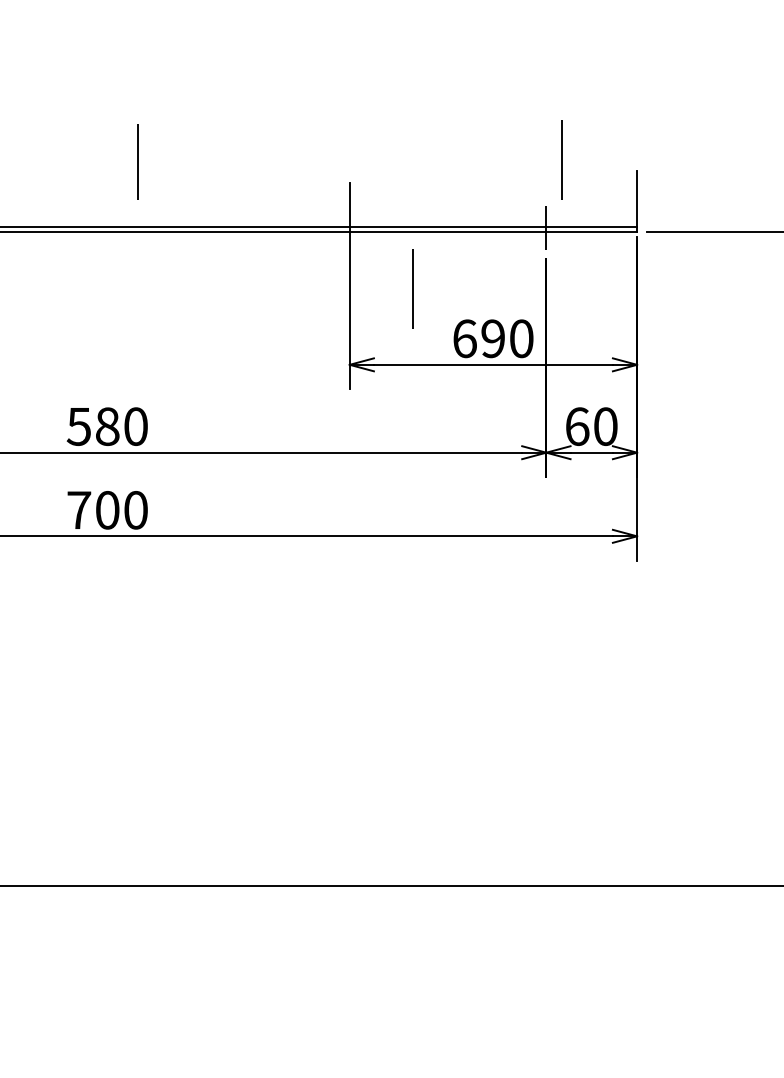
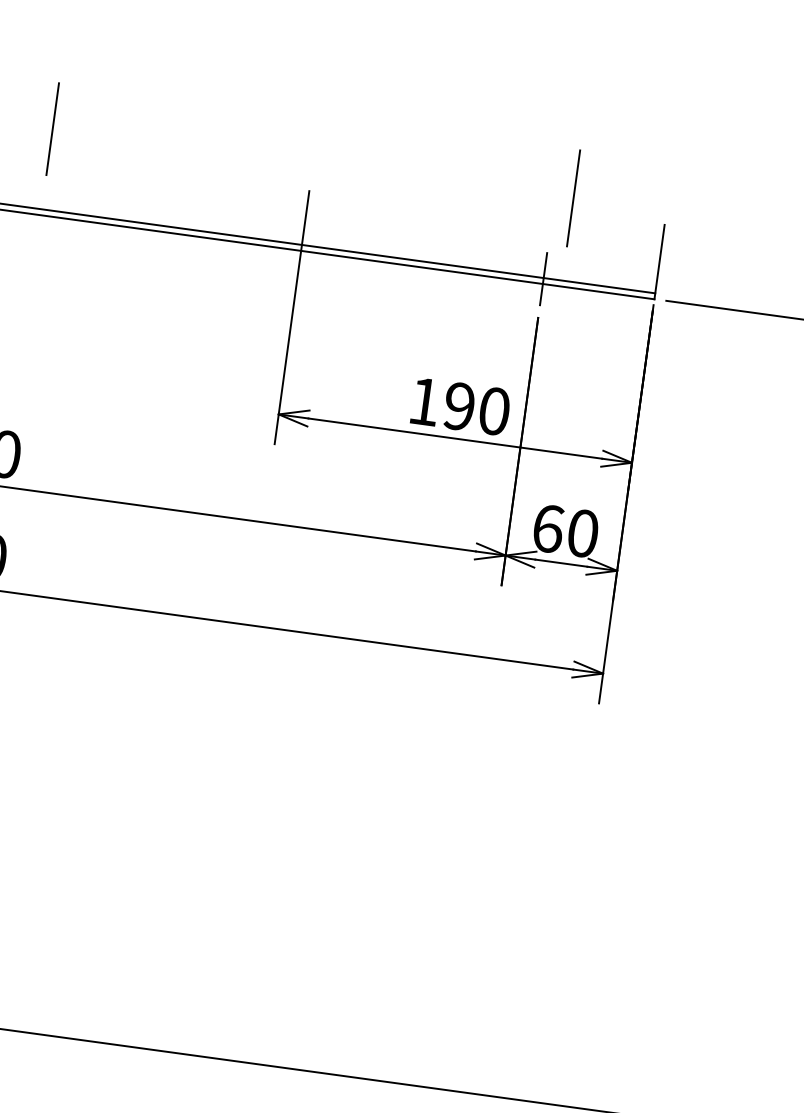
line: (412, 288) -> (368, 331), removed
text: (464, 338) -> (424, 401), 690 -> 190

